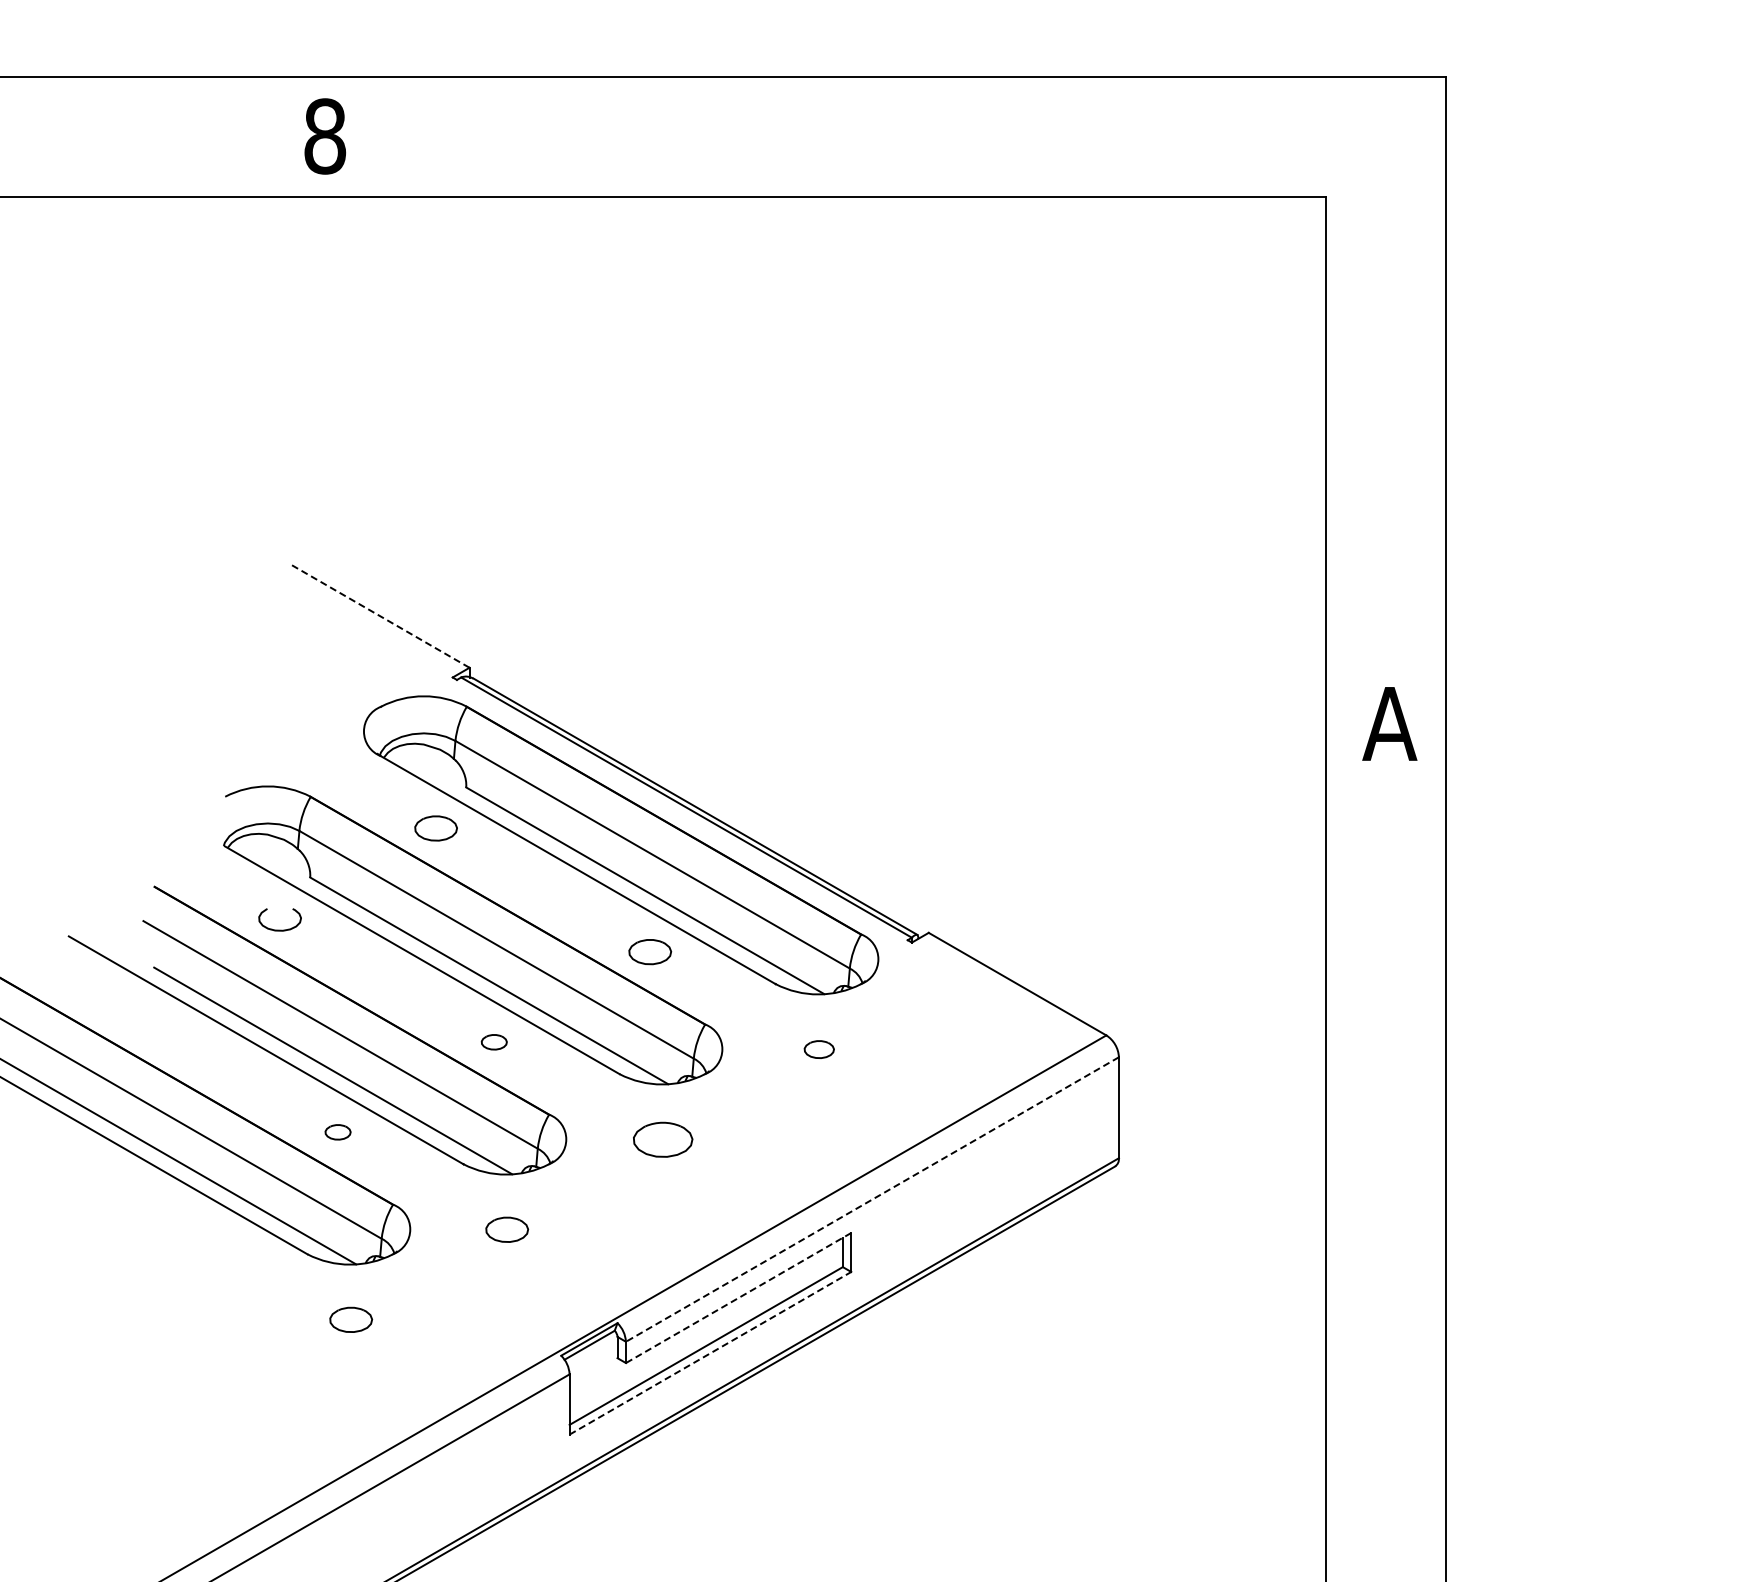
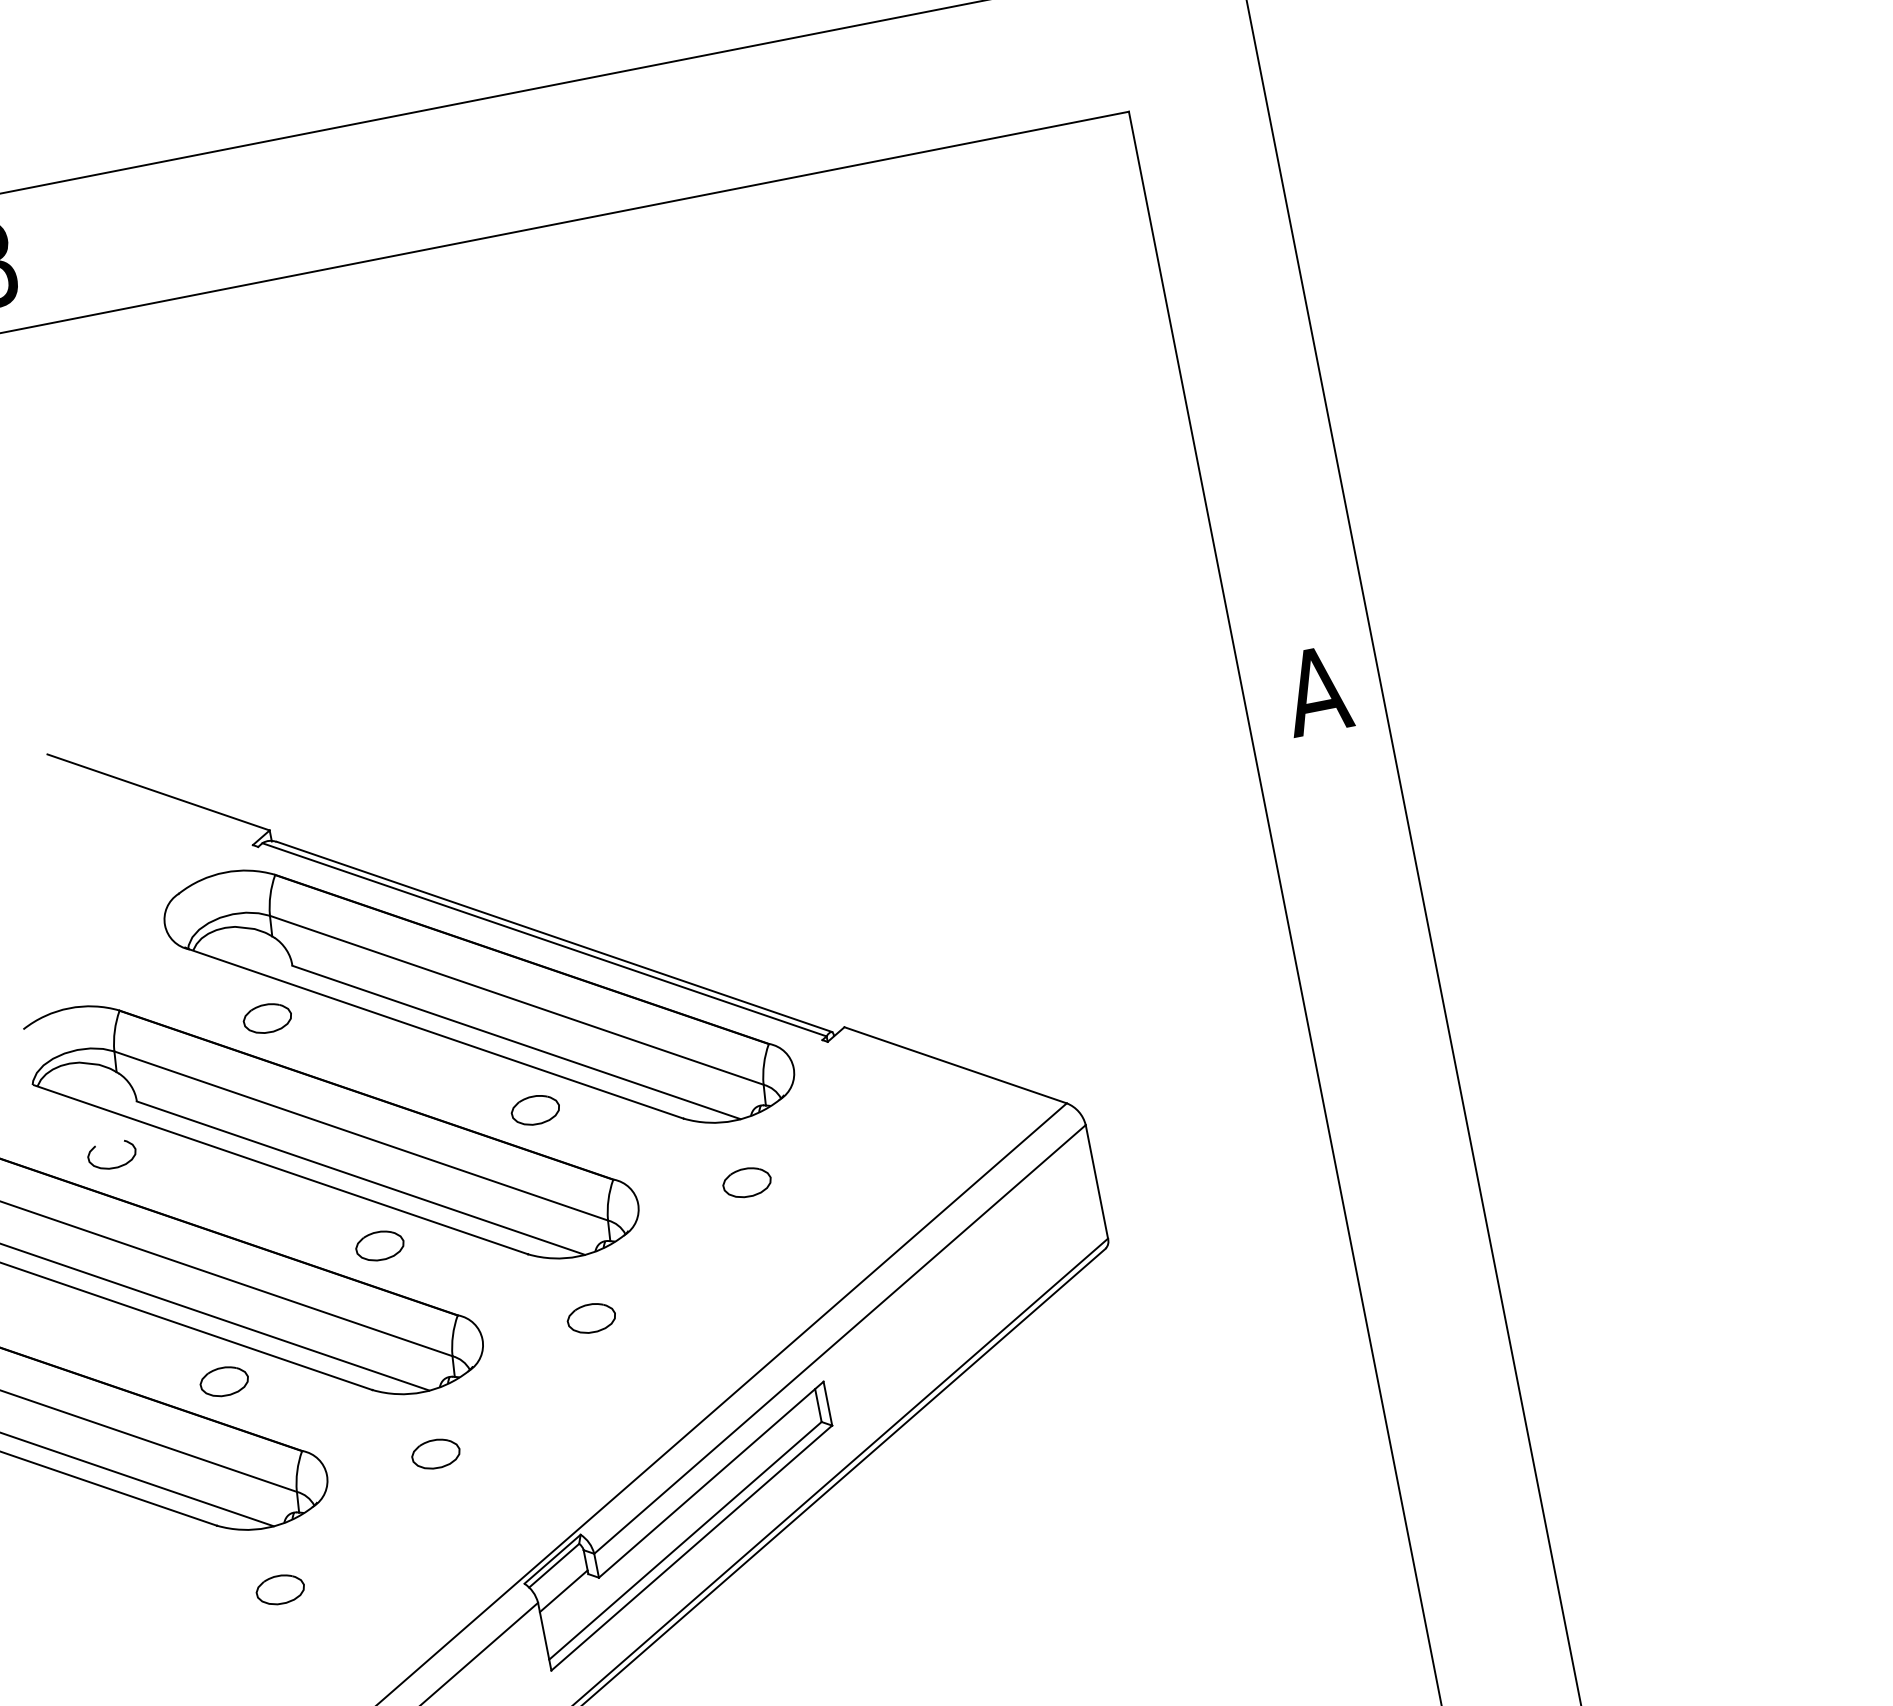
line: (380, 616) -> (158, 792), dashed -> solid
part: (494, 1042) -> (380, 1246), size x1.67
part: (819, 1049) -> (747, 1182), size x1.43
part: (337, 1132) -> (223, 1382), size x1.67
part: (663, 1139) -> (591, 1318), size x0.71
line: (872, 1199) -> (840, 1339), dashed -> solid
line: (738, 1298) -> (711, 1480), dashed -> solid
line: (710, 1353) -> (691, 1548), dashed -> solid
line: (593, 1368) -> (563, 1590), added

